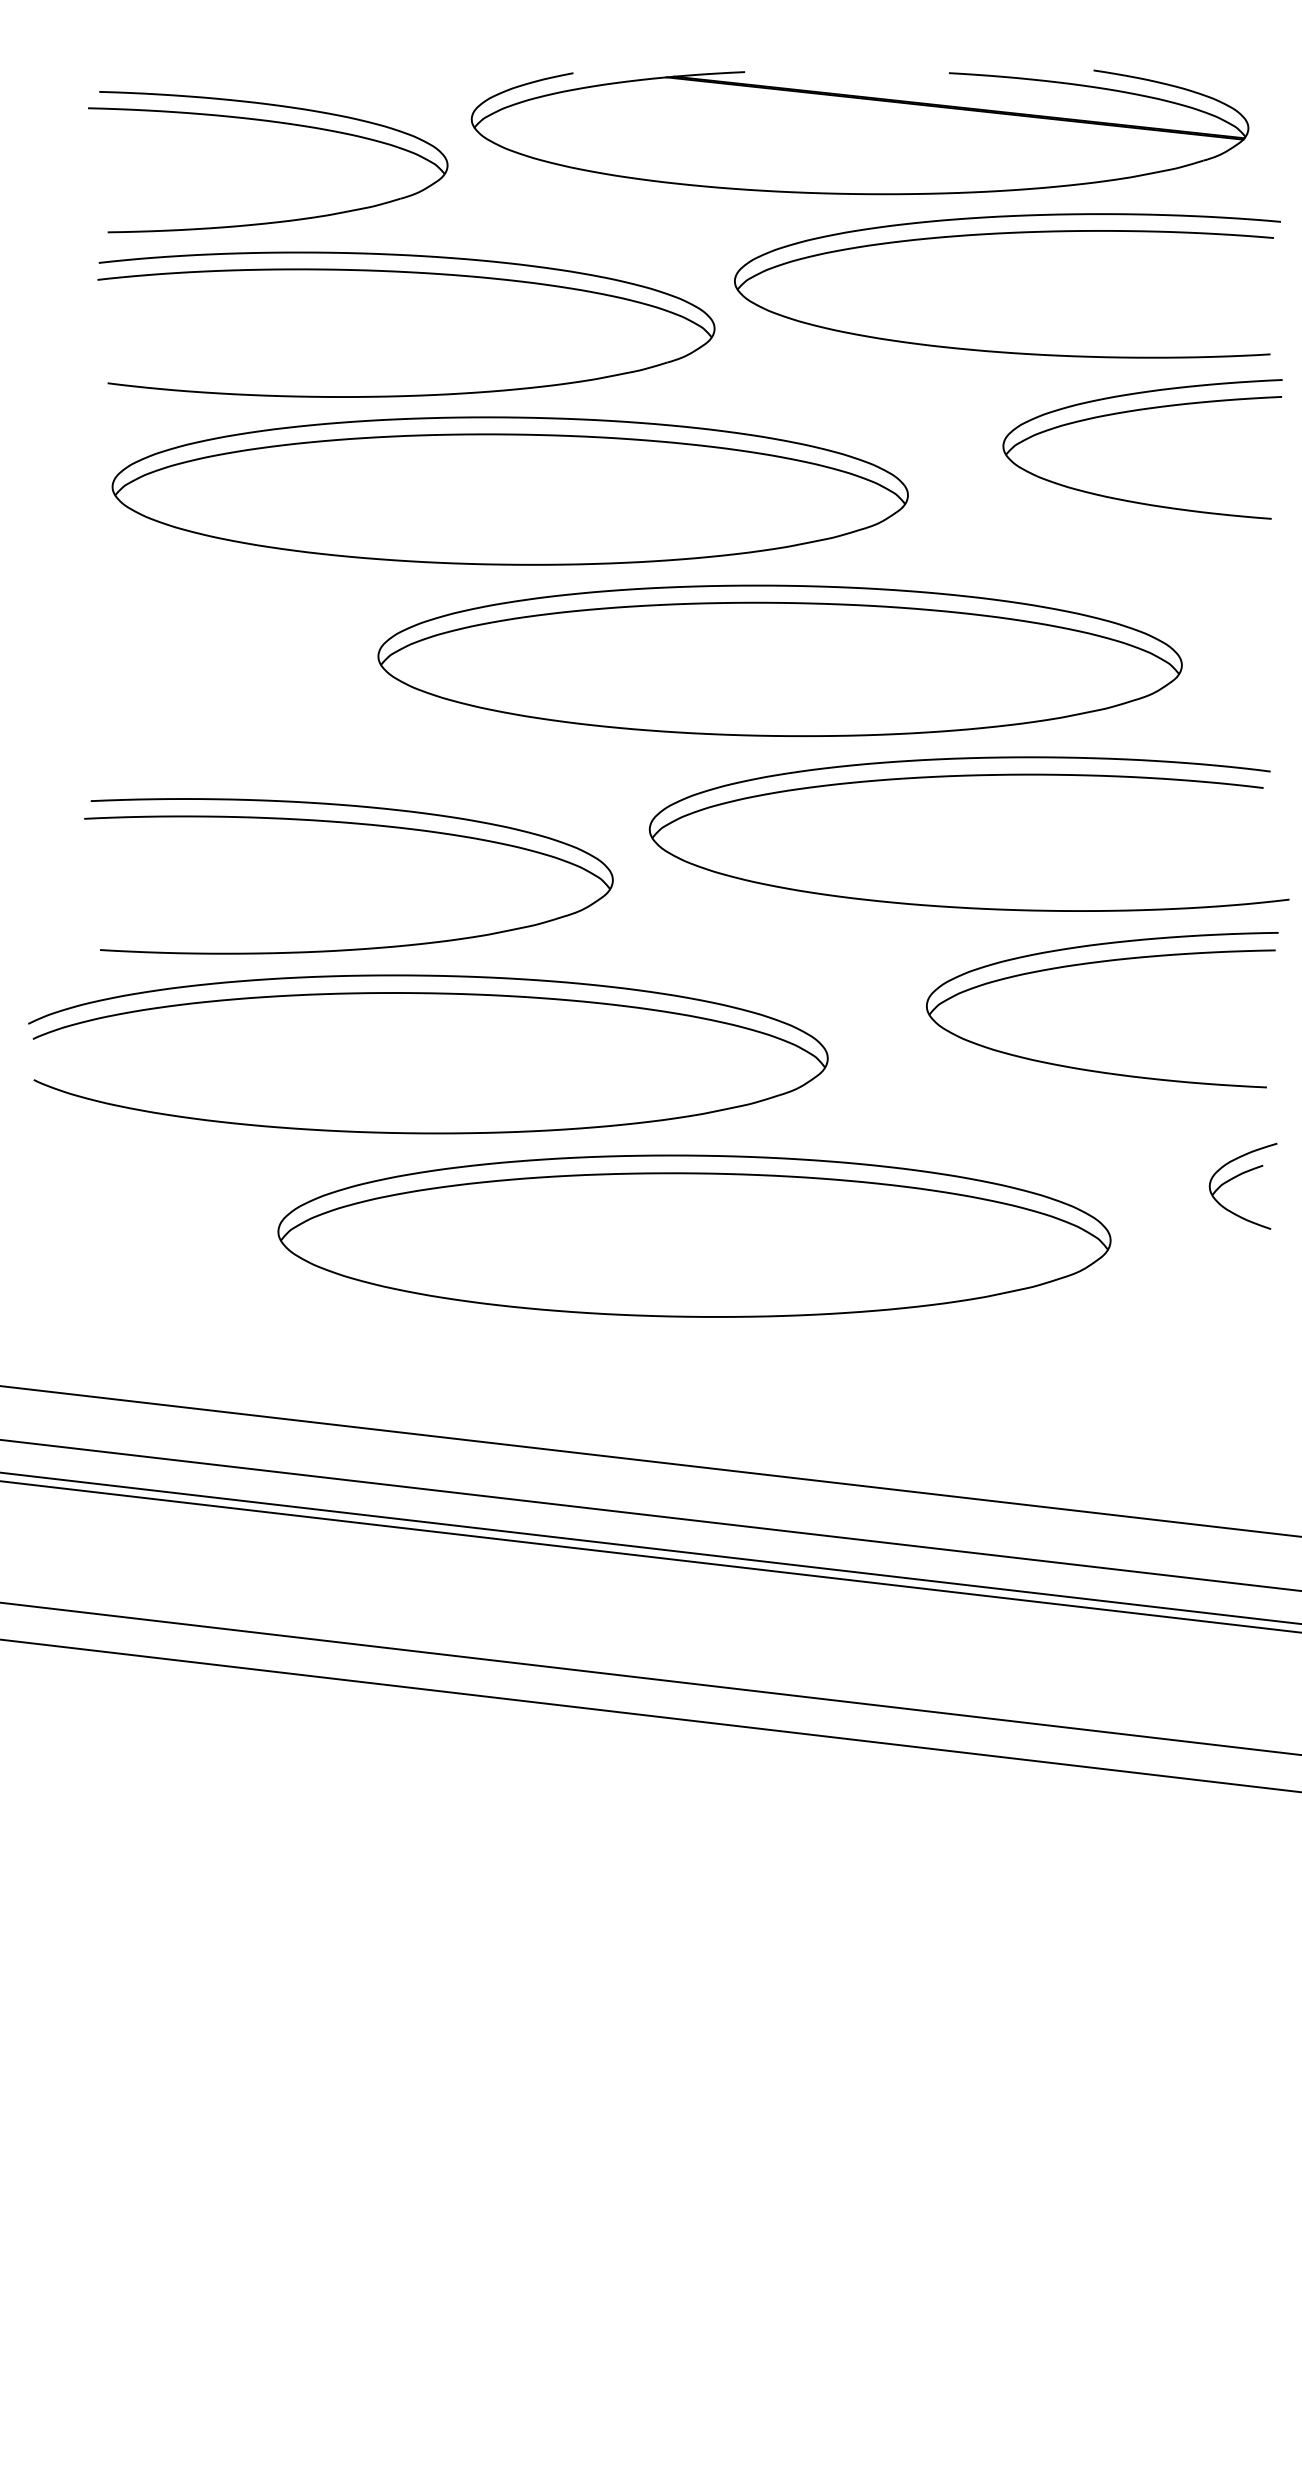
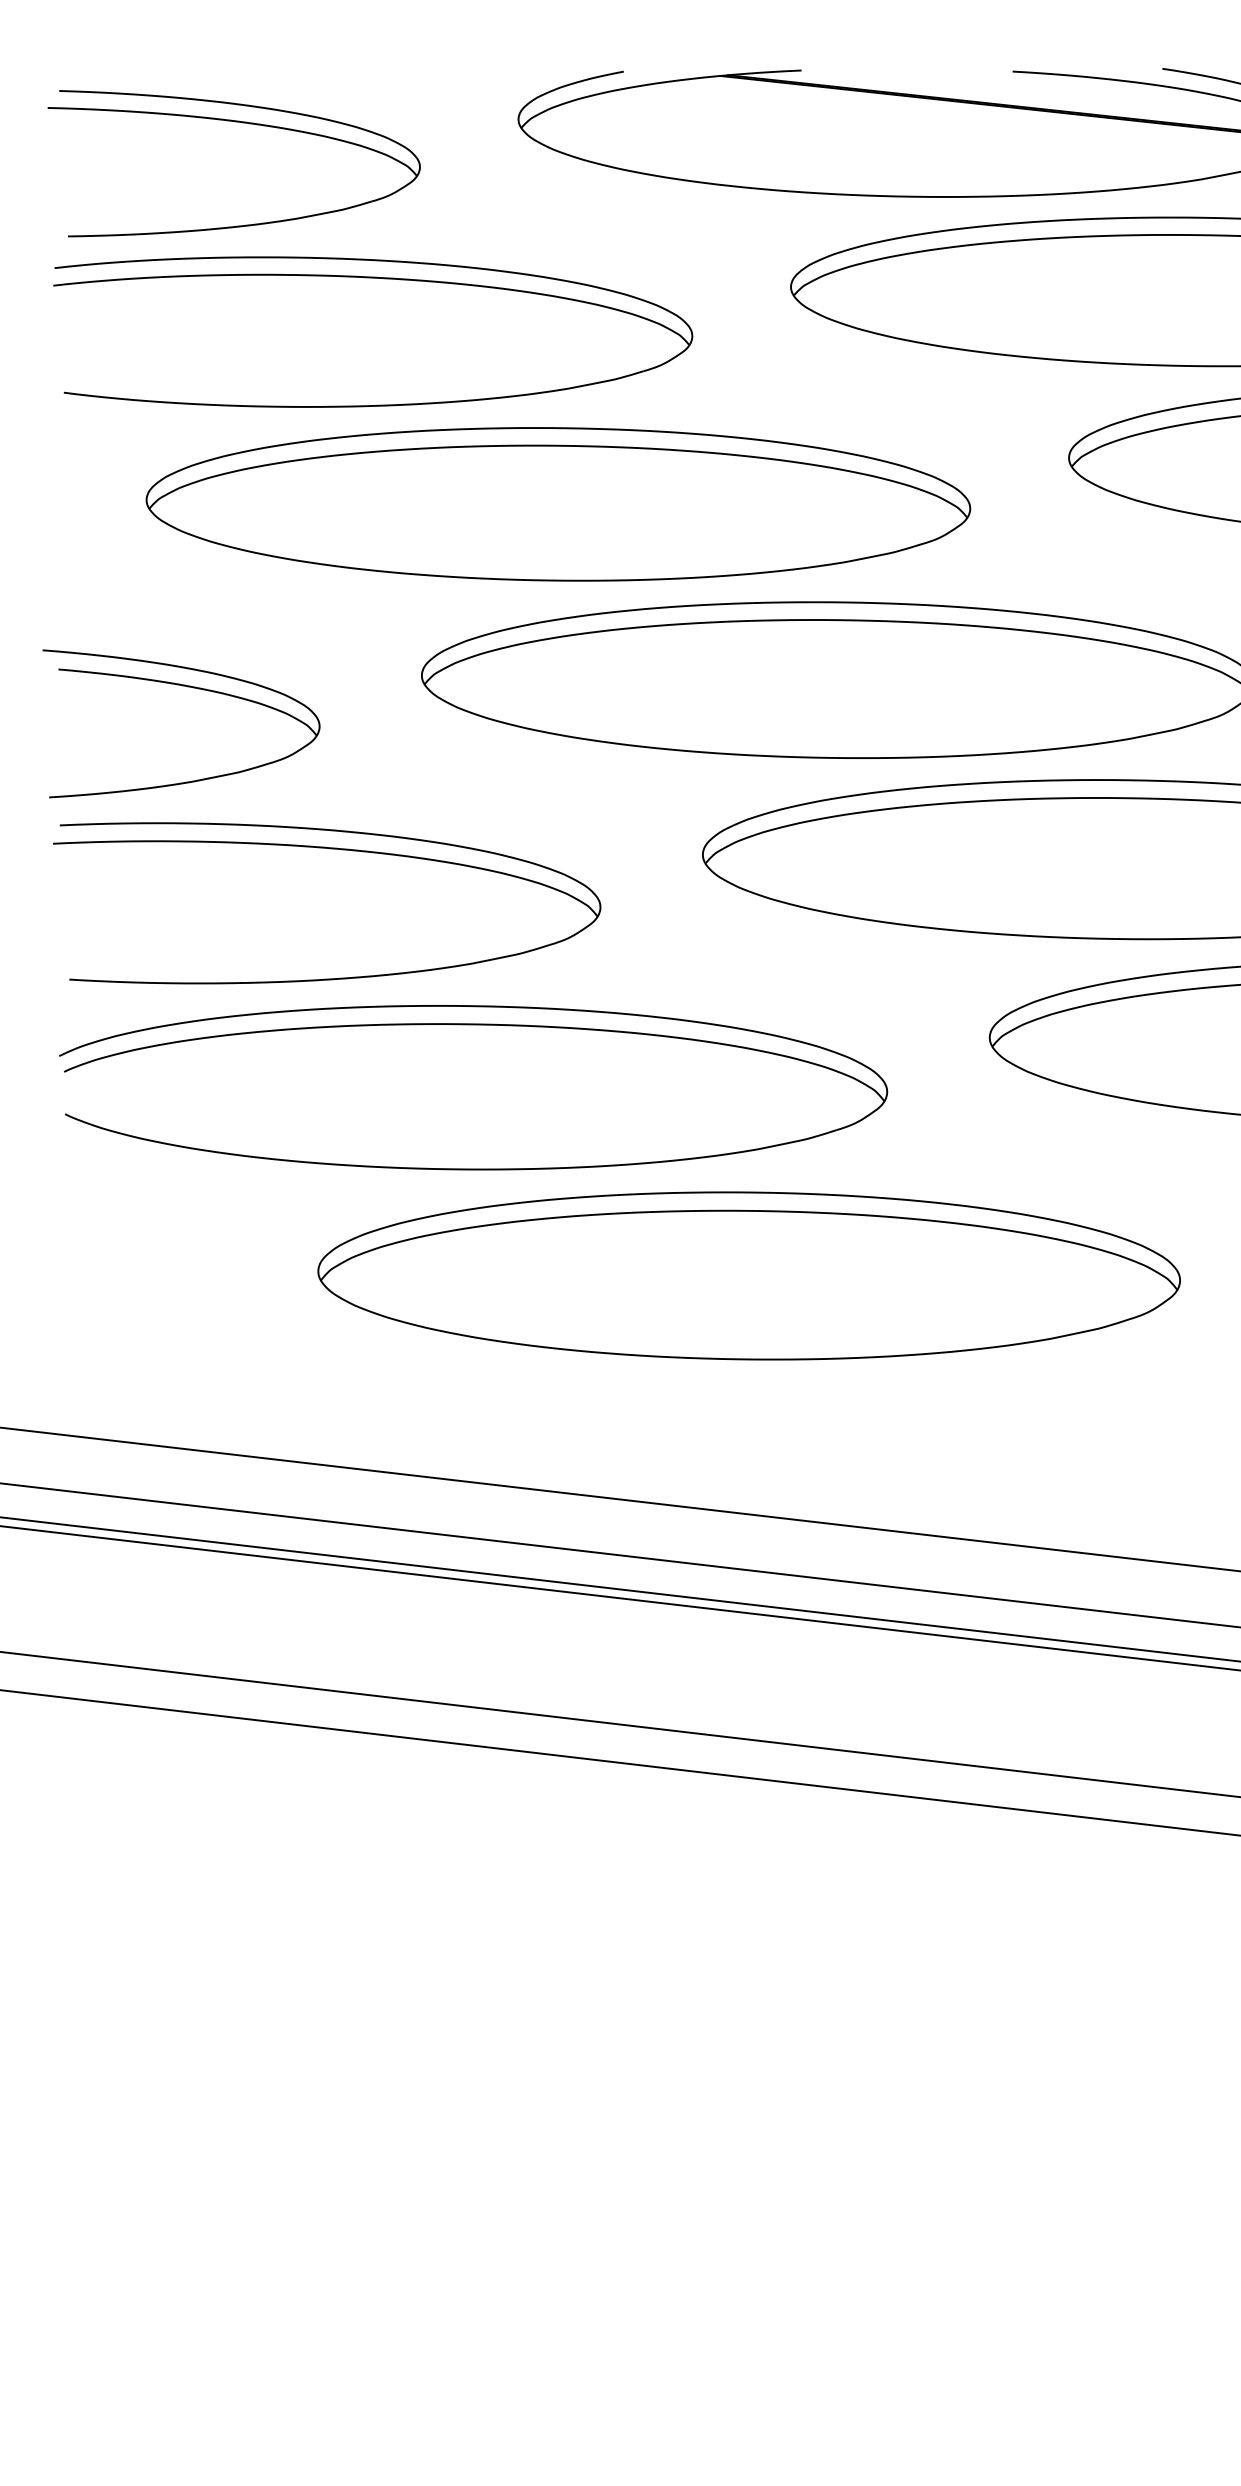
part: (277, 123) -> (243, 123), moved
part: (407, 273) -> (374, 279), moved
part: (149, 667) -> (184, 687), added
part: (352, 824) -> (330, 849), moved

